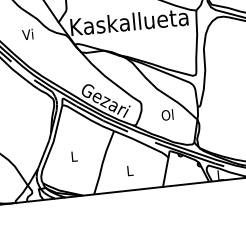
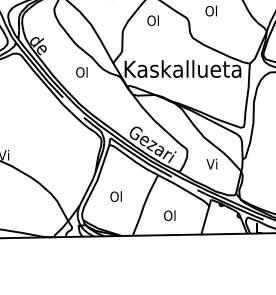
text: (27, 34) -> (81, 72), Vi -> Ol
text: (166, 114) -> (211, 163), Ol -> Vi
text: (73, 156) -> (115, 196), L -> Ol
text: (129, 170) -> (169, 215), L -> Ol

